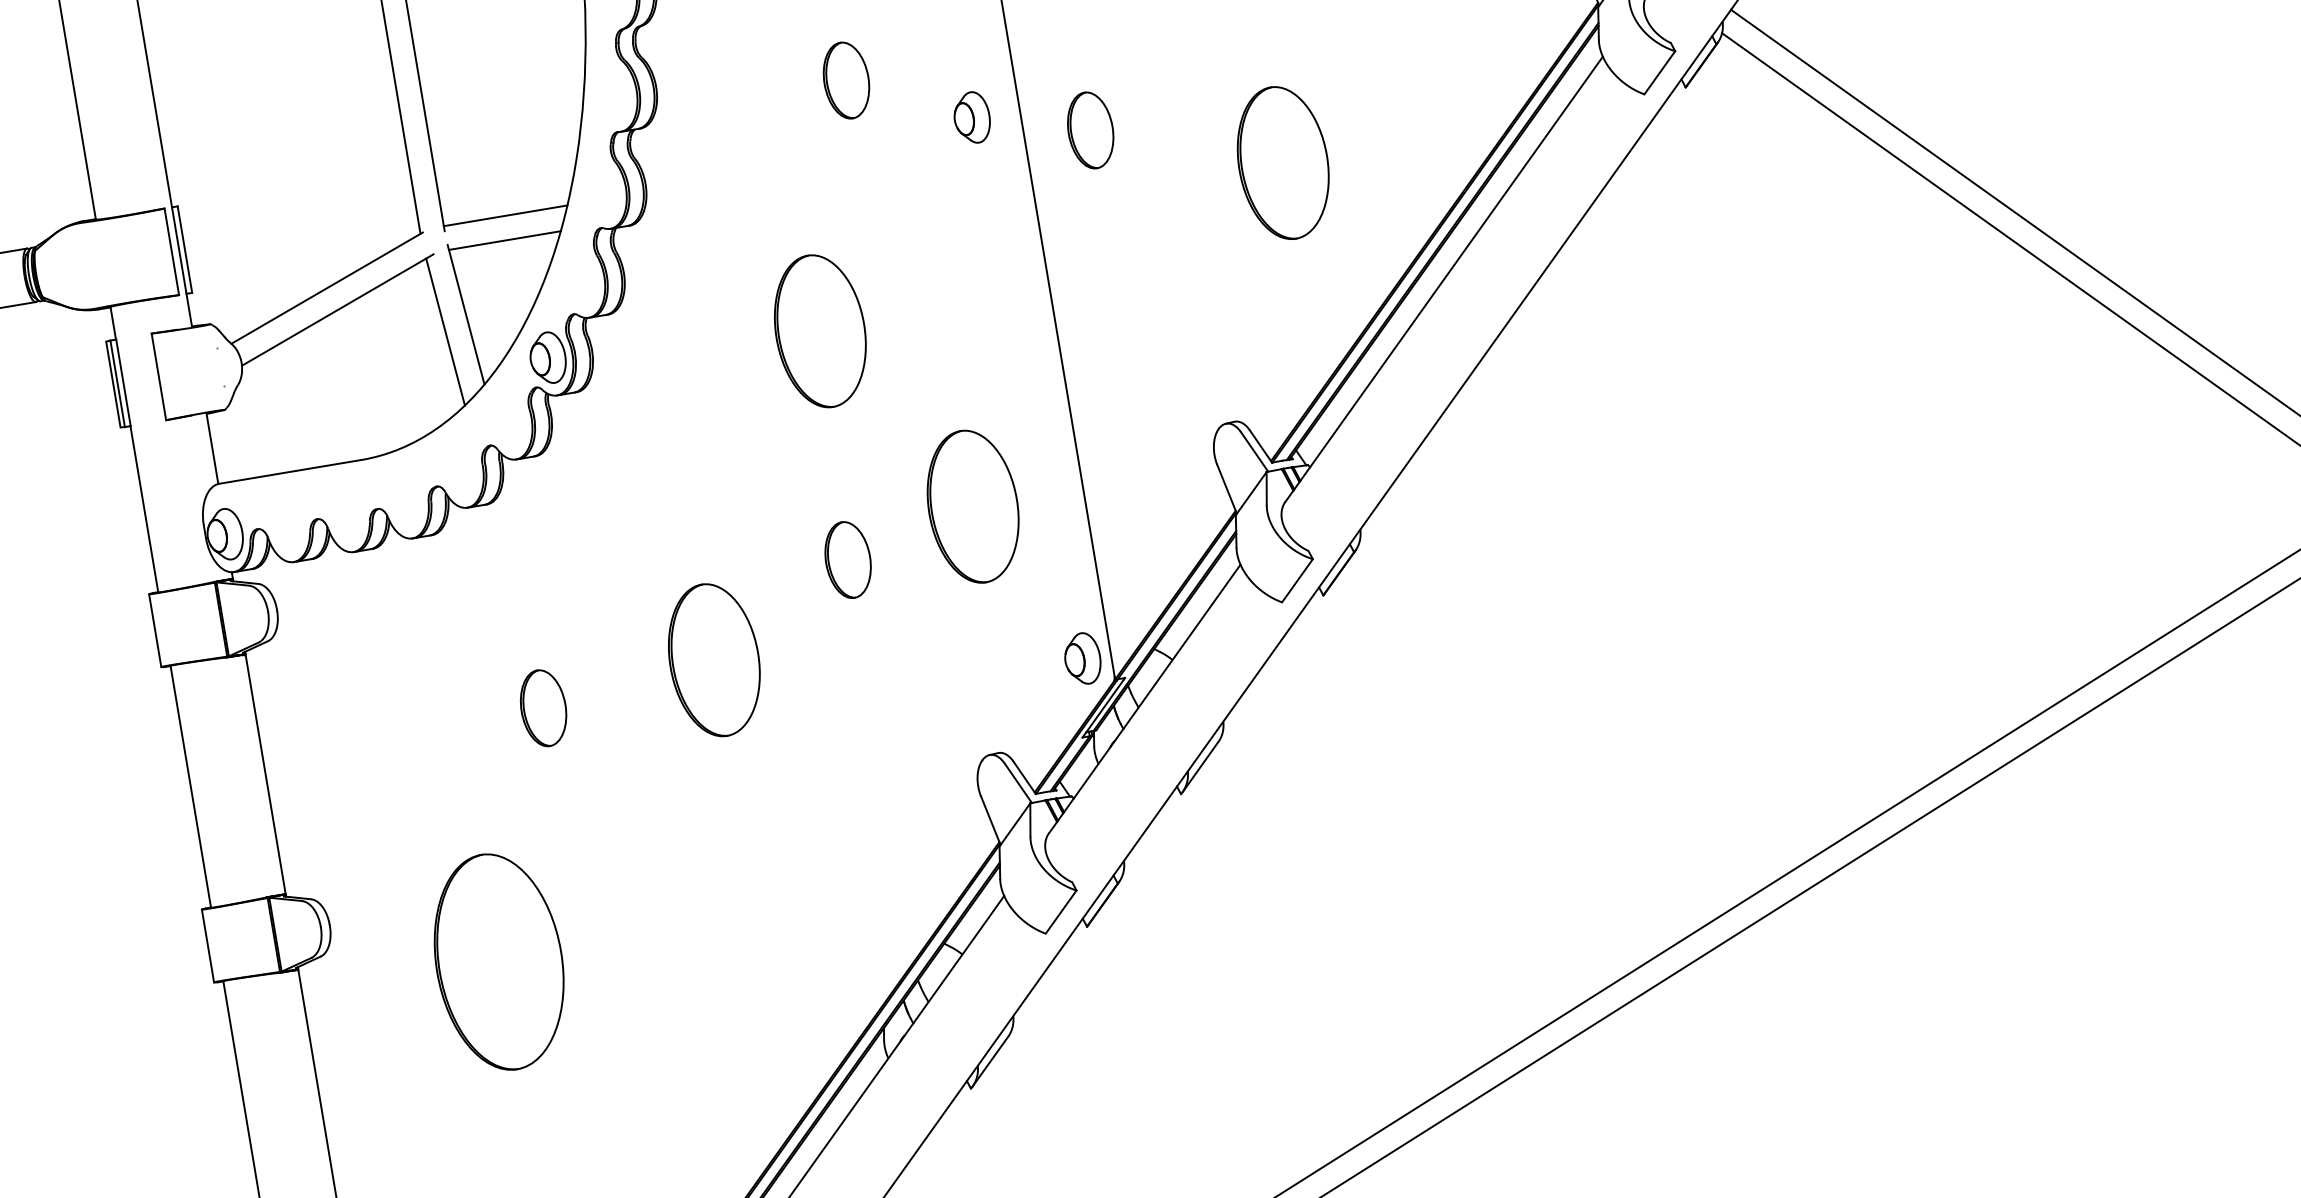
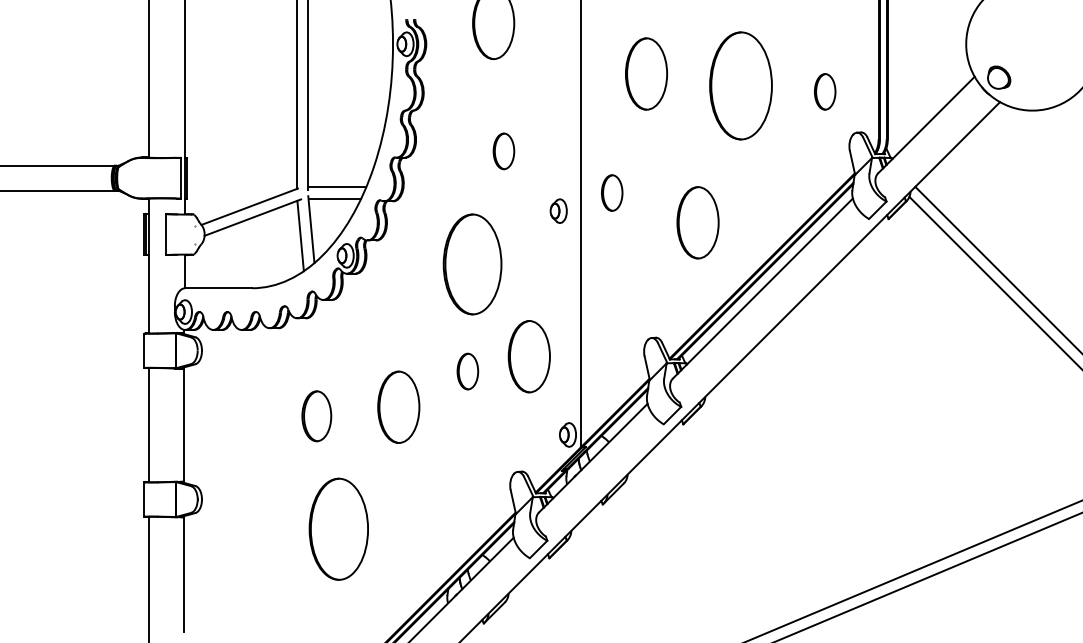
part: (971, 116) -> (558, 210), moved
part: (819, 331) -> (472, 264), size x1.4
part: (542, 706) -> (316, 415), size x1.4
part: (498, 960) -> (338, 528), moved

